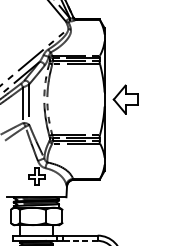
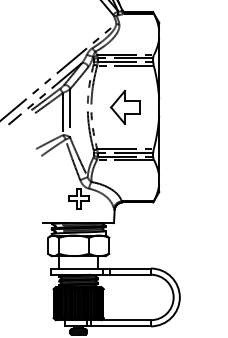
part: (125, 99) -> (125, 107), moved
line: (80, 240) -> (130, 274), dashed -> solid

